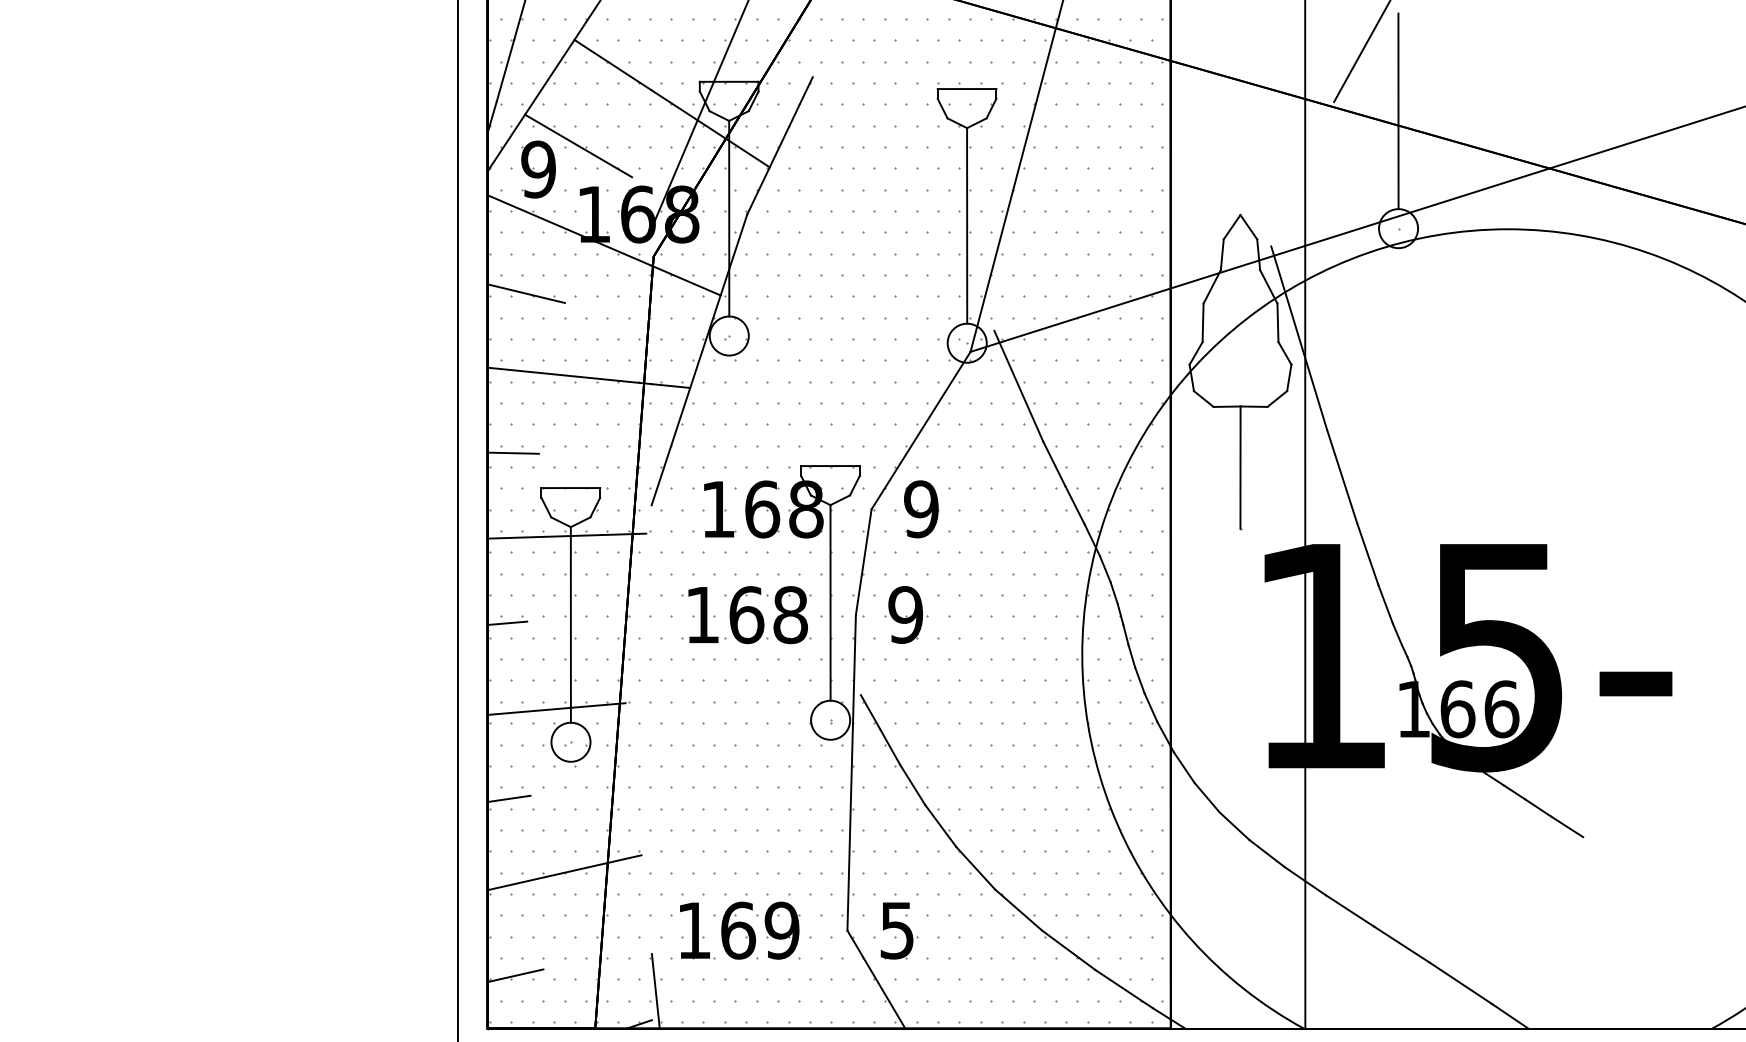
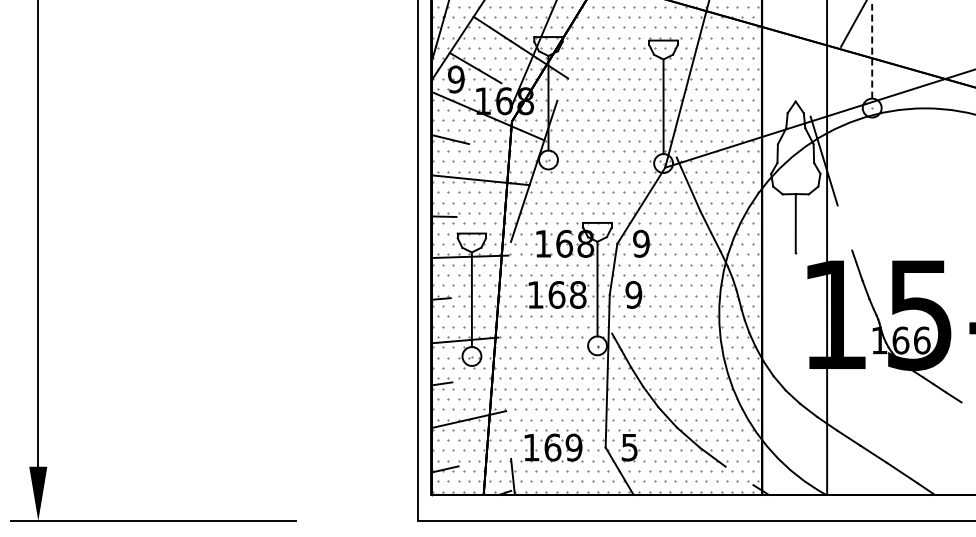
line: (1399, 109) -> (872, 50), solid -> dashed
line: (778, 144) -> (572, 67), removed
line: (1341, 475) -> (844, 227), removed
line: (1124, 988) -> (739, 475), removed

